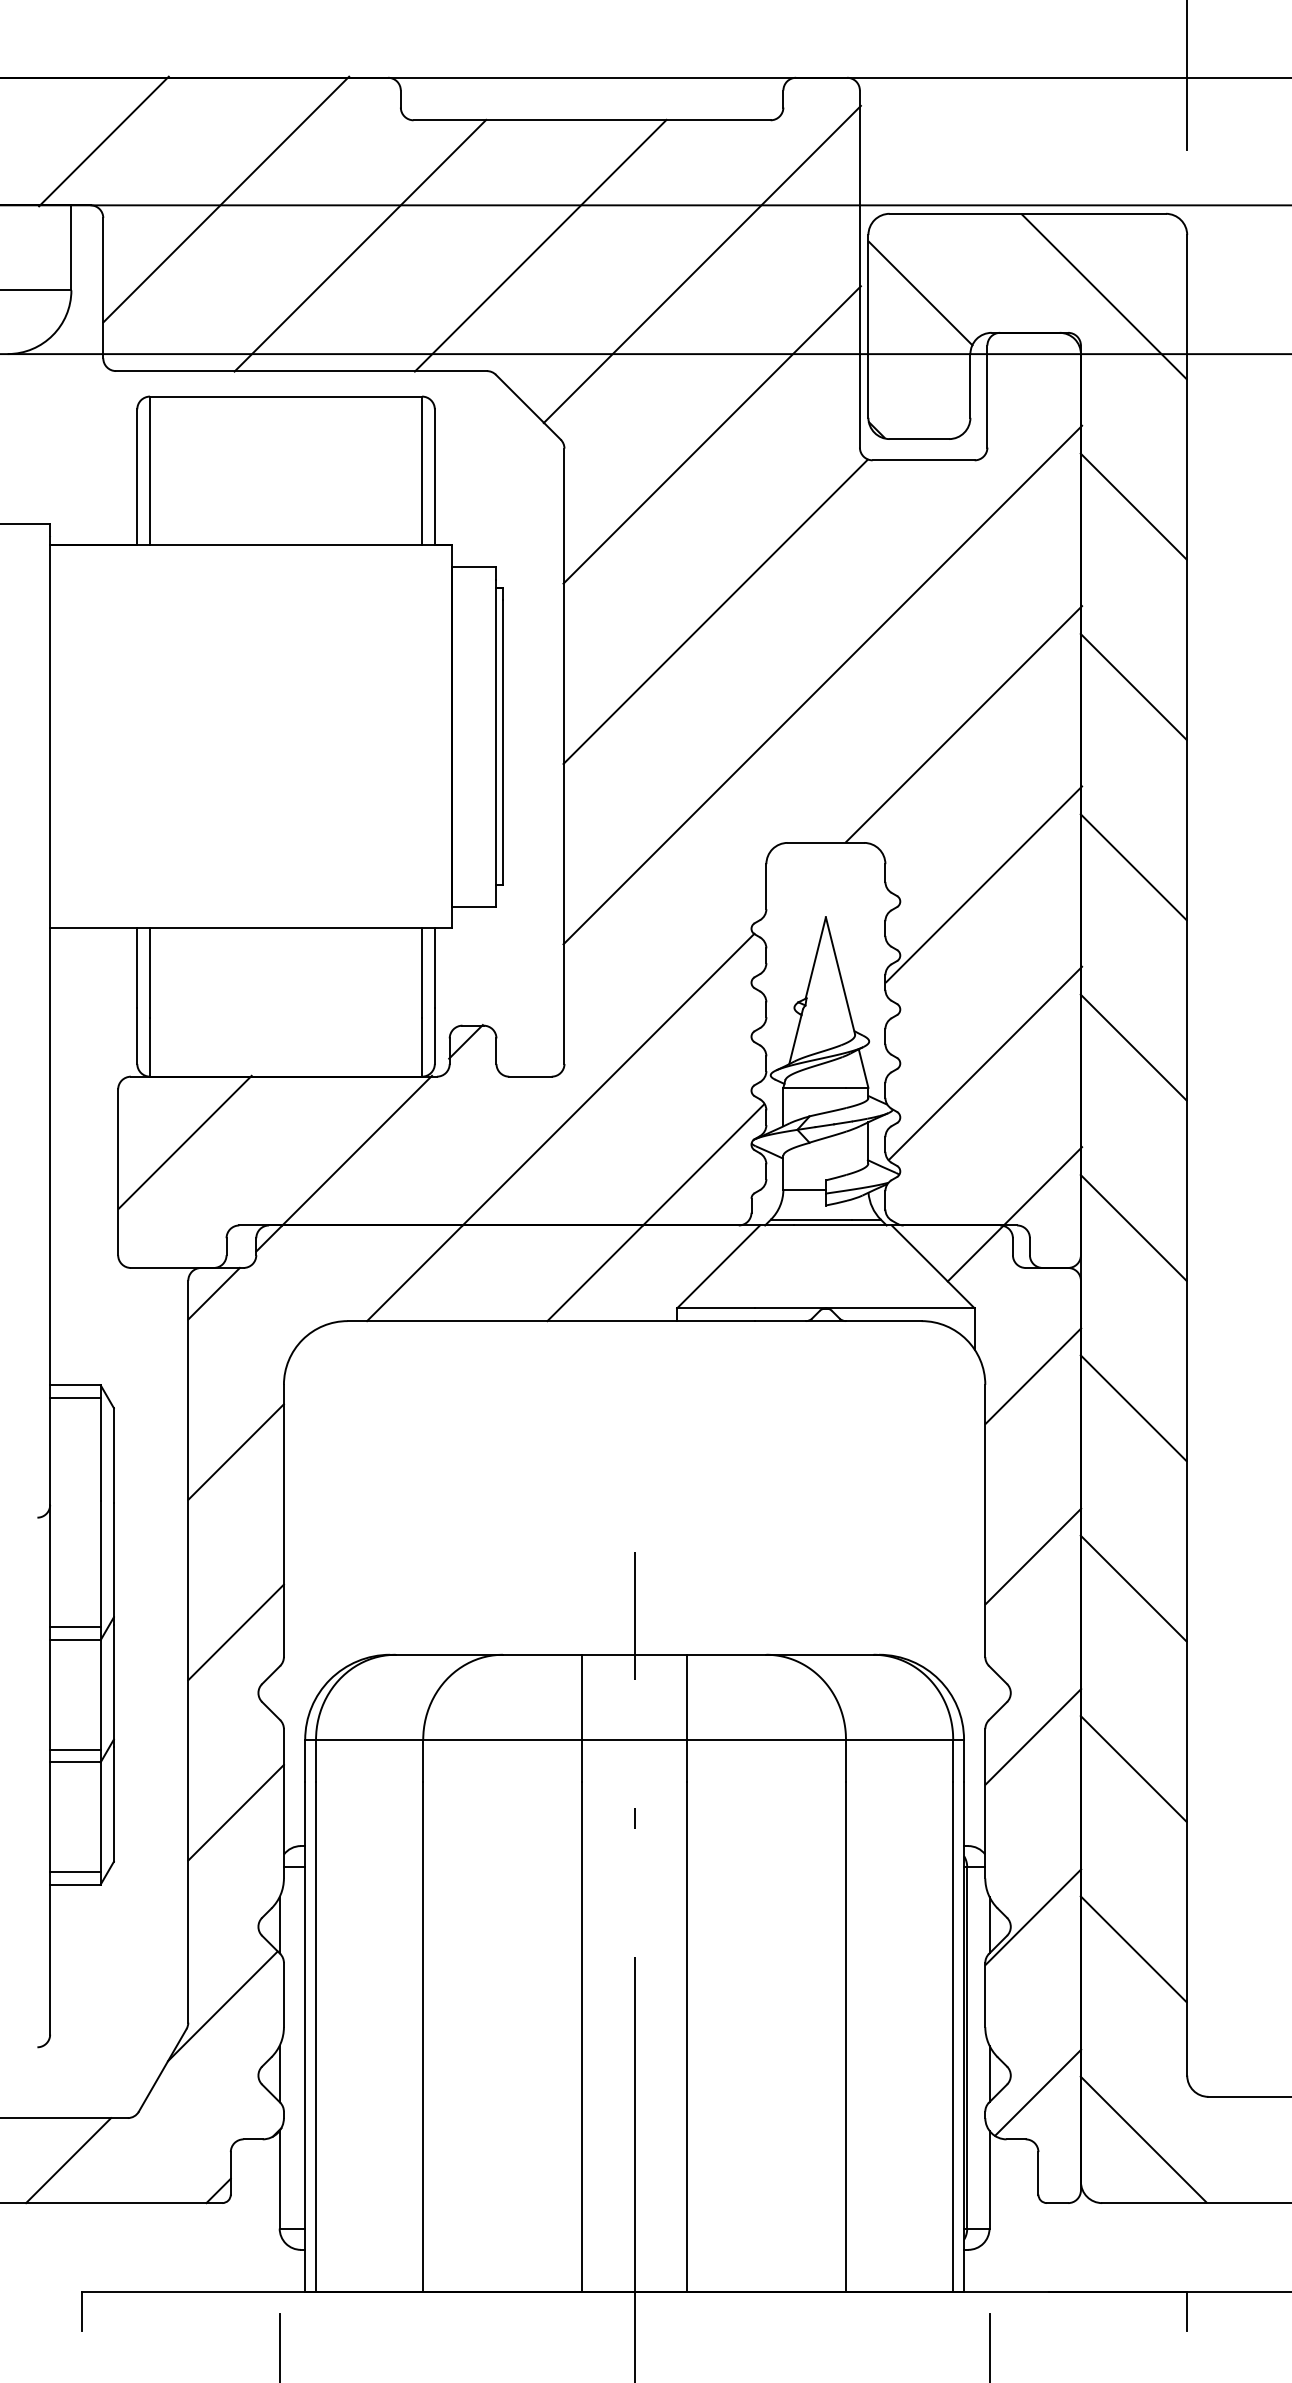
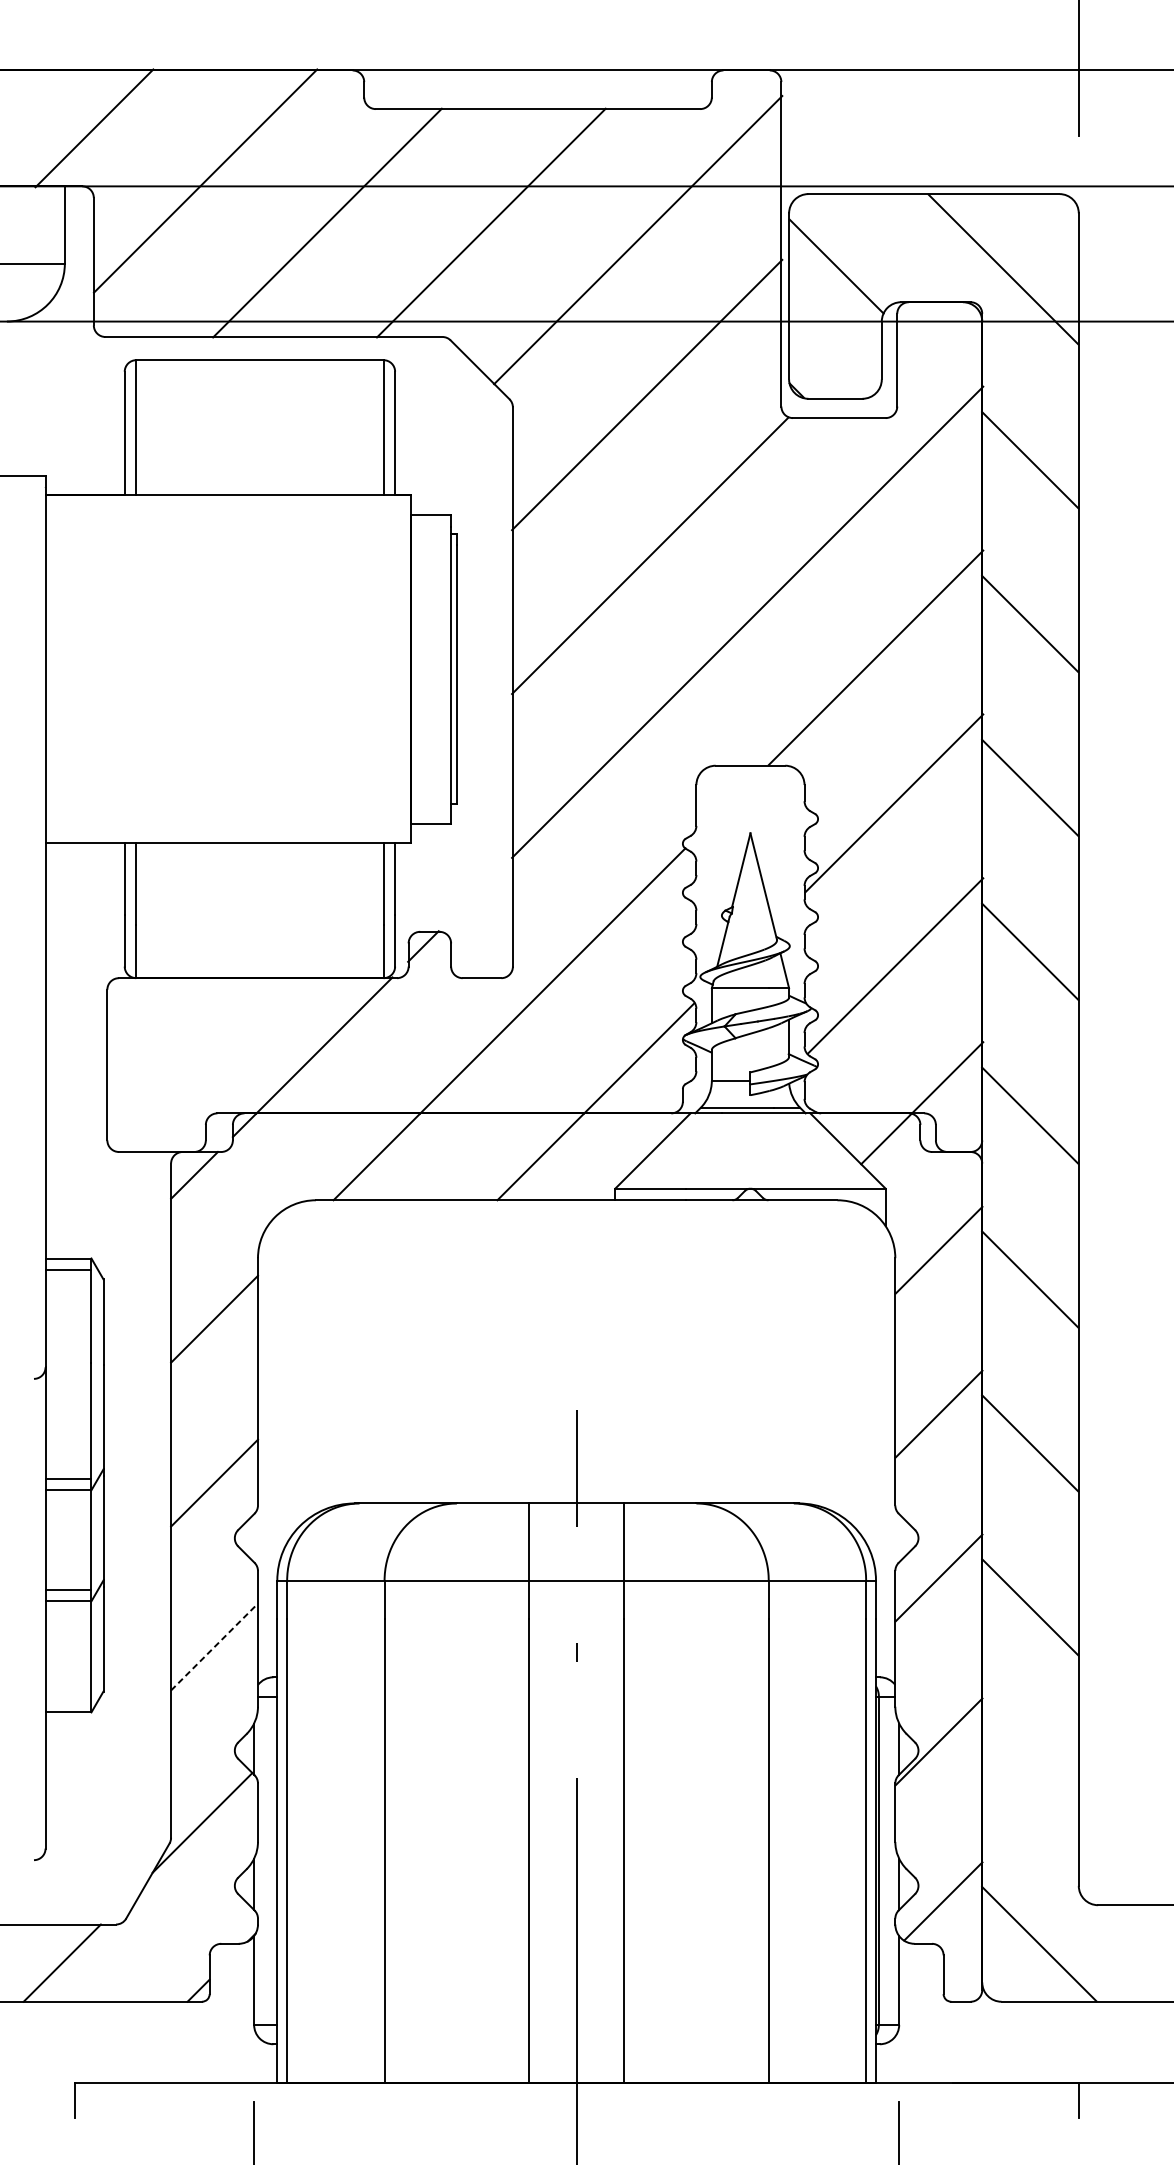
line: (184, 1141) -> (167, 1037), removed
line: (236, 1812) -> (214, 1646), solid -> dashed
line: (75, 1871) -> (68, 1700), removed
line: (1133, 1949) -> (1029, 1771), removed

